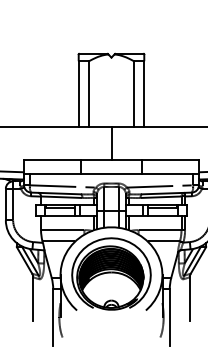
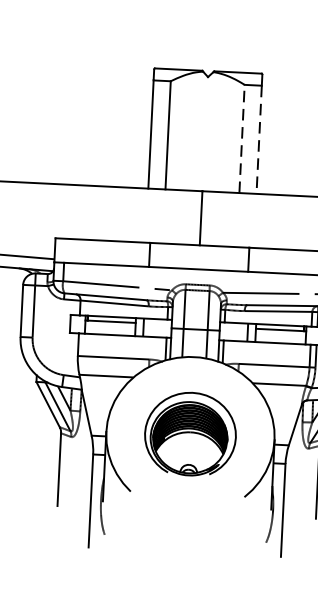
line: (133, 94) -> (241, 139), solid -> dashed
line: (144, 94) -> (259, 140), solid -> dashed
part: (111, 273) -> (190, 433), size x0.7

